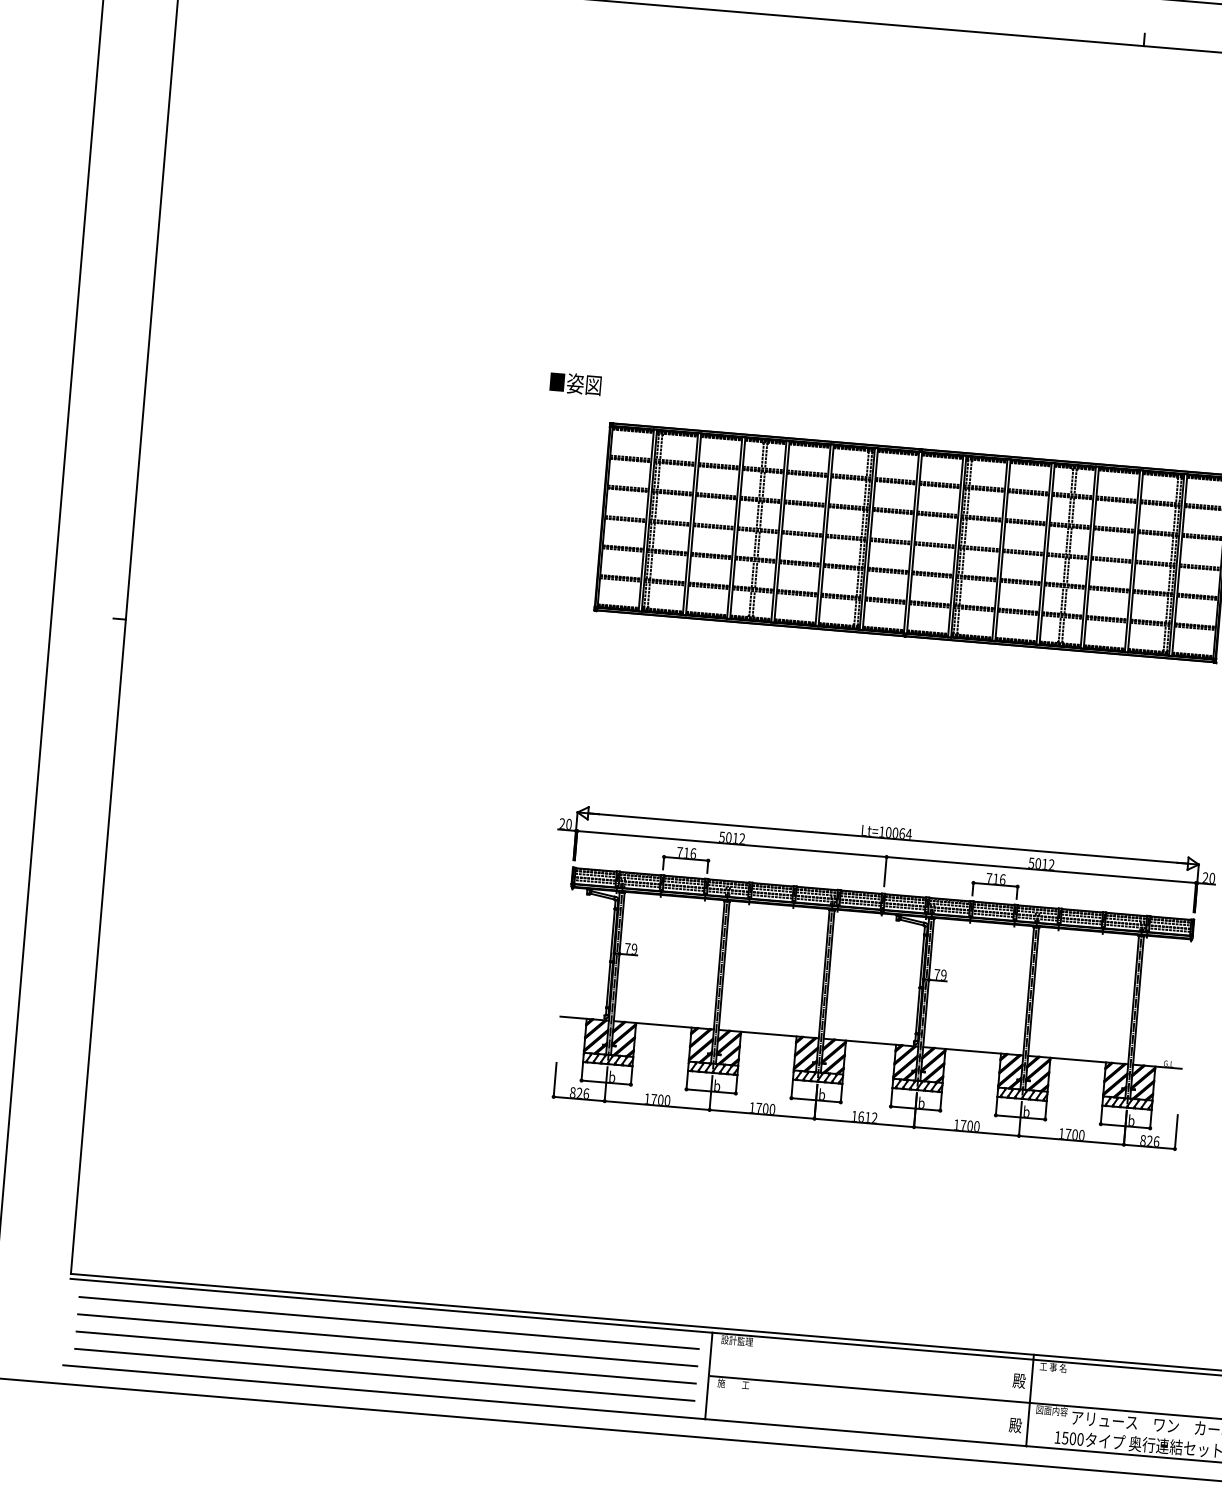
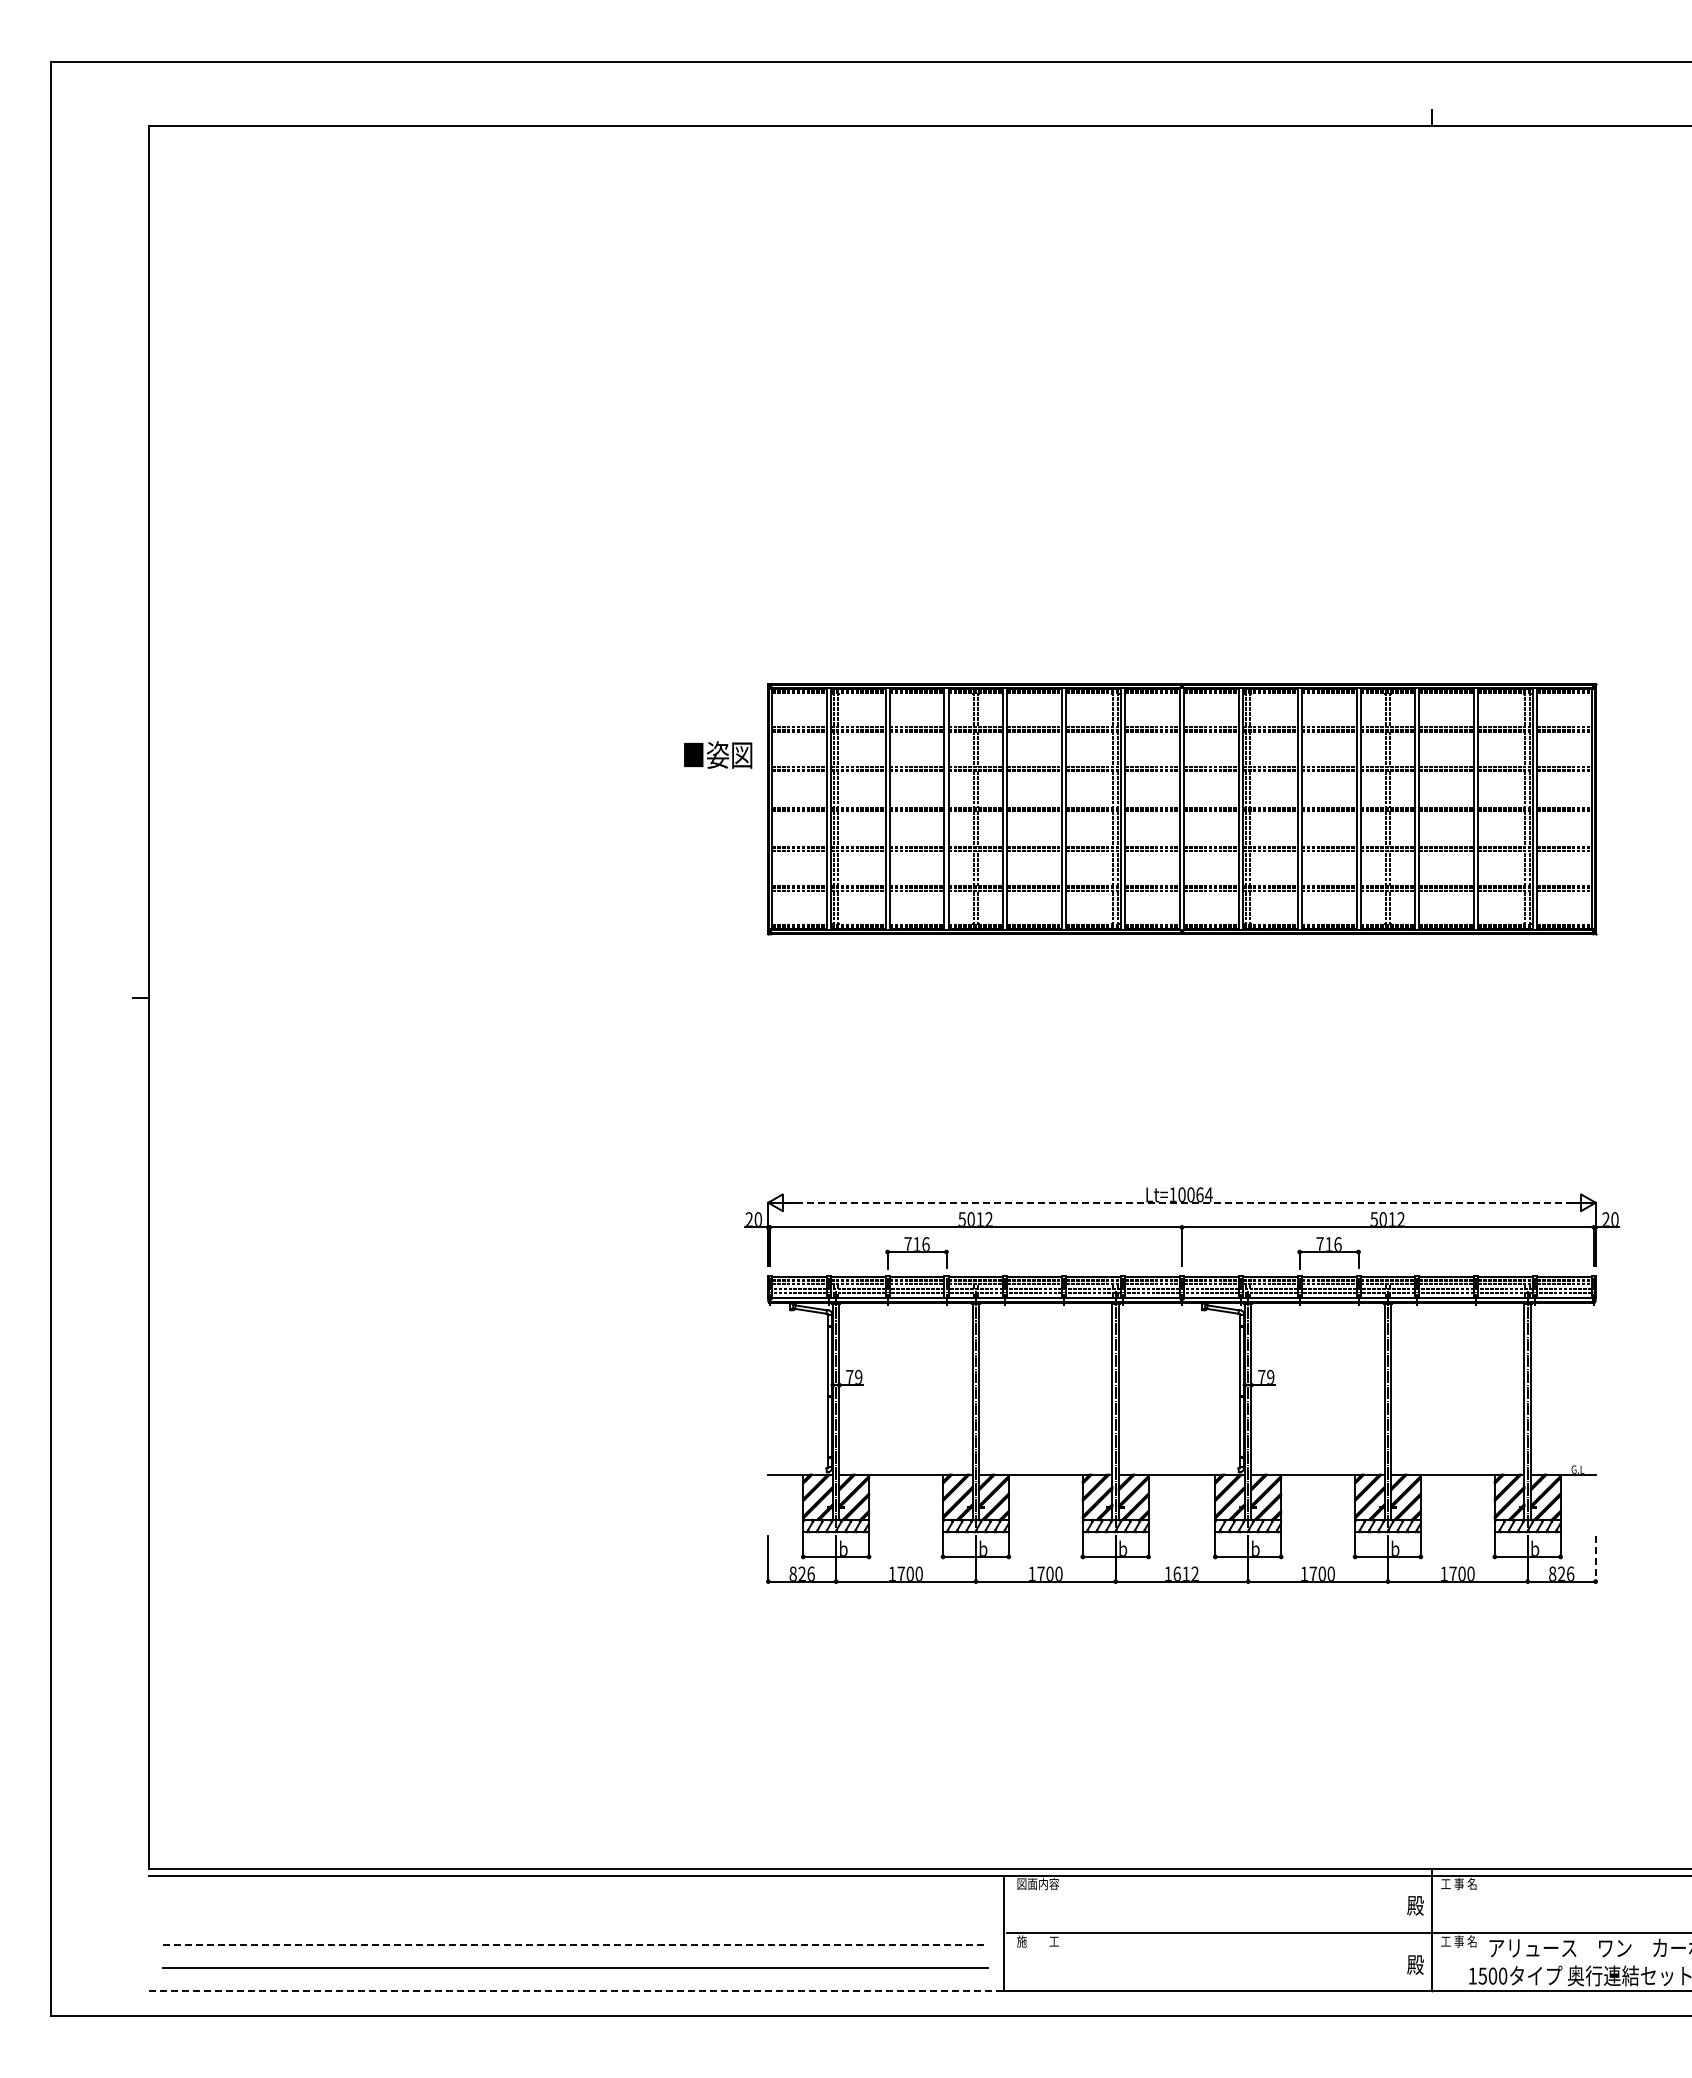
text: (575, 383) -> (718, 754), moved
line: (888, 838) -> (1182, 1202), solid -> dashed
line: (1176, 1132) -> (1595, 1559), solid -> dashed
line: (388, 1322) -> (575, 1898), removed
line: (387, 1339) -> (575, 1921), removed
text: (737, 1340) -> (1038, 1883), 設計監理 -> 図面内容
line: (386, 1357) -> (576, 1944), solid -> dashed
line: (384, 1391) -> (577, 1990), solid -> dashed
text: (1051, 1410) -> (1461, 1941), 図面内容 -> 工 事 名

